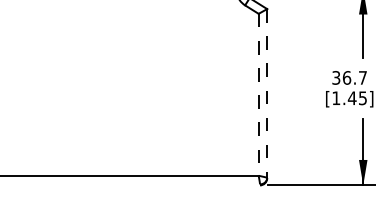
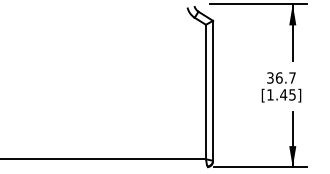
line: (267, 94) -> (213, 91), dashed -> solid
line: (258, 95) -> (205, 92), dashed -> solid

